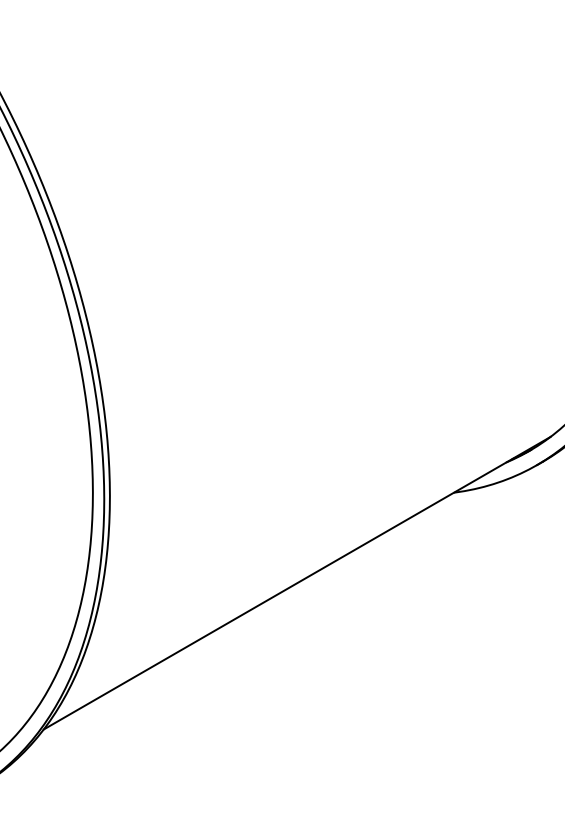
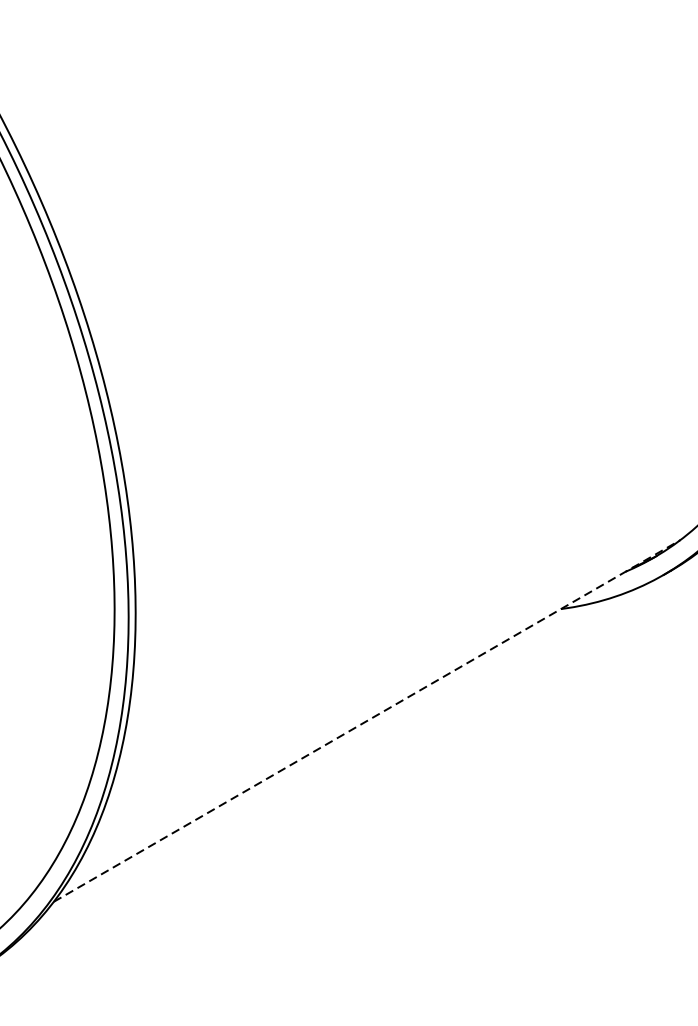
line: (297, 583) -> (367, 721), solid -> dashed

